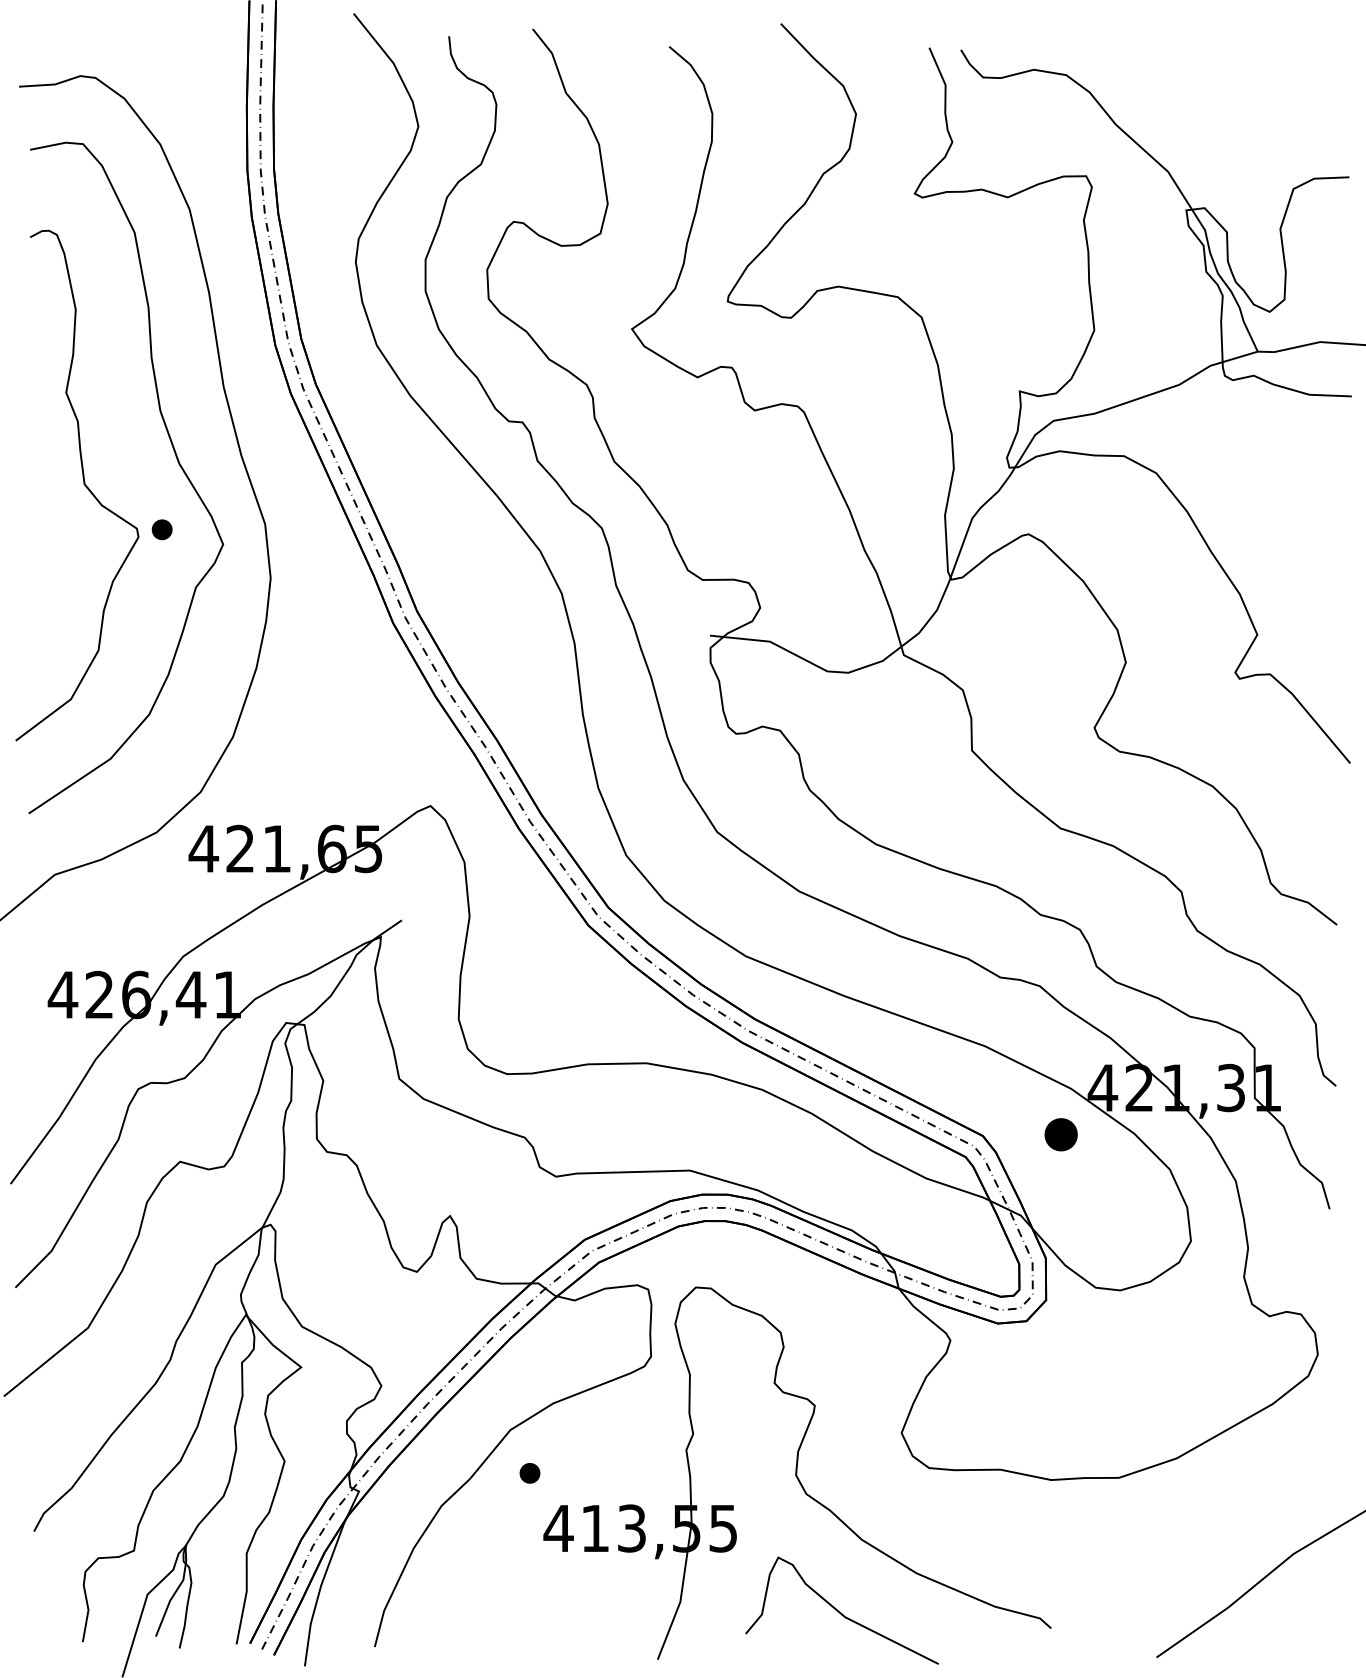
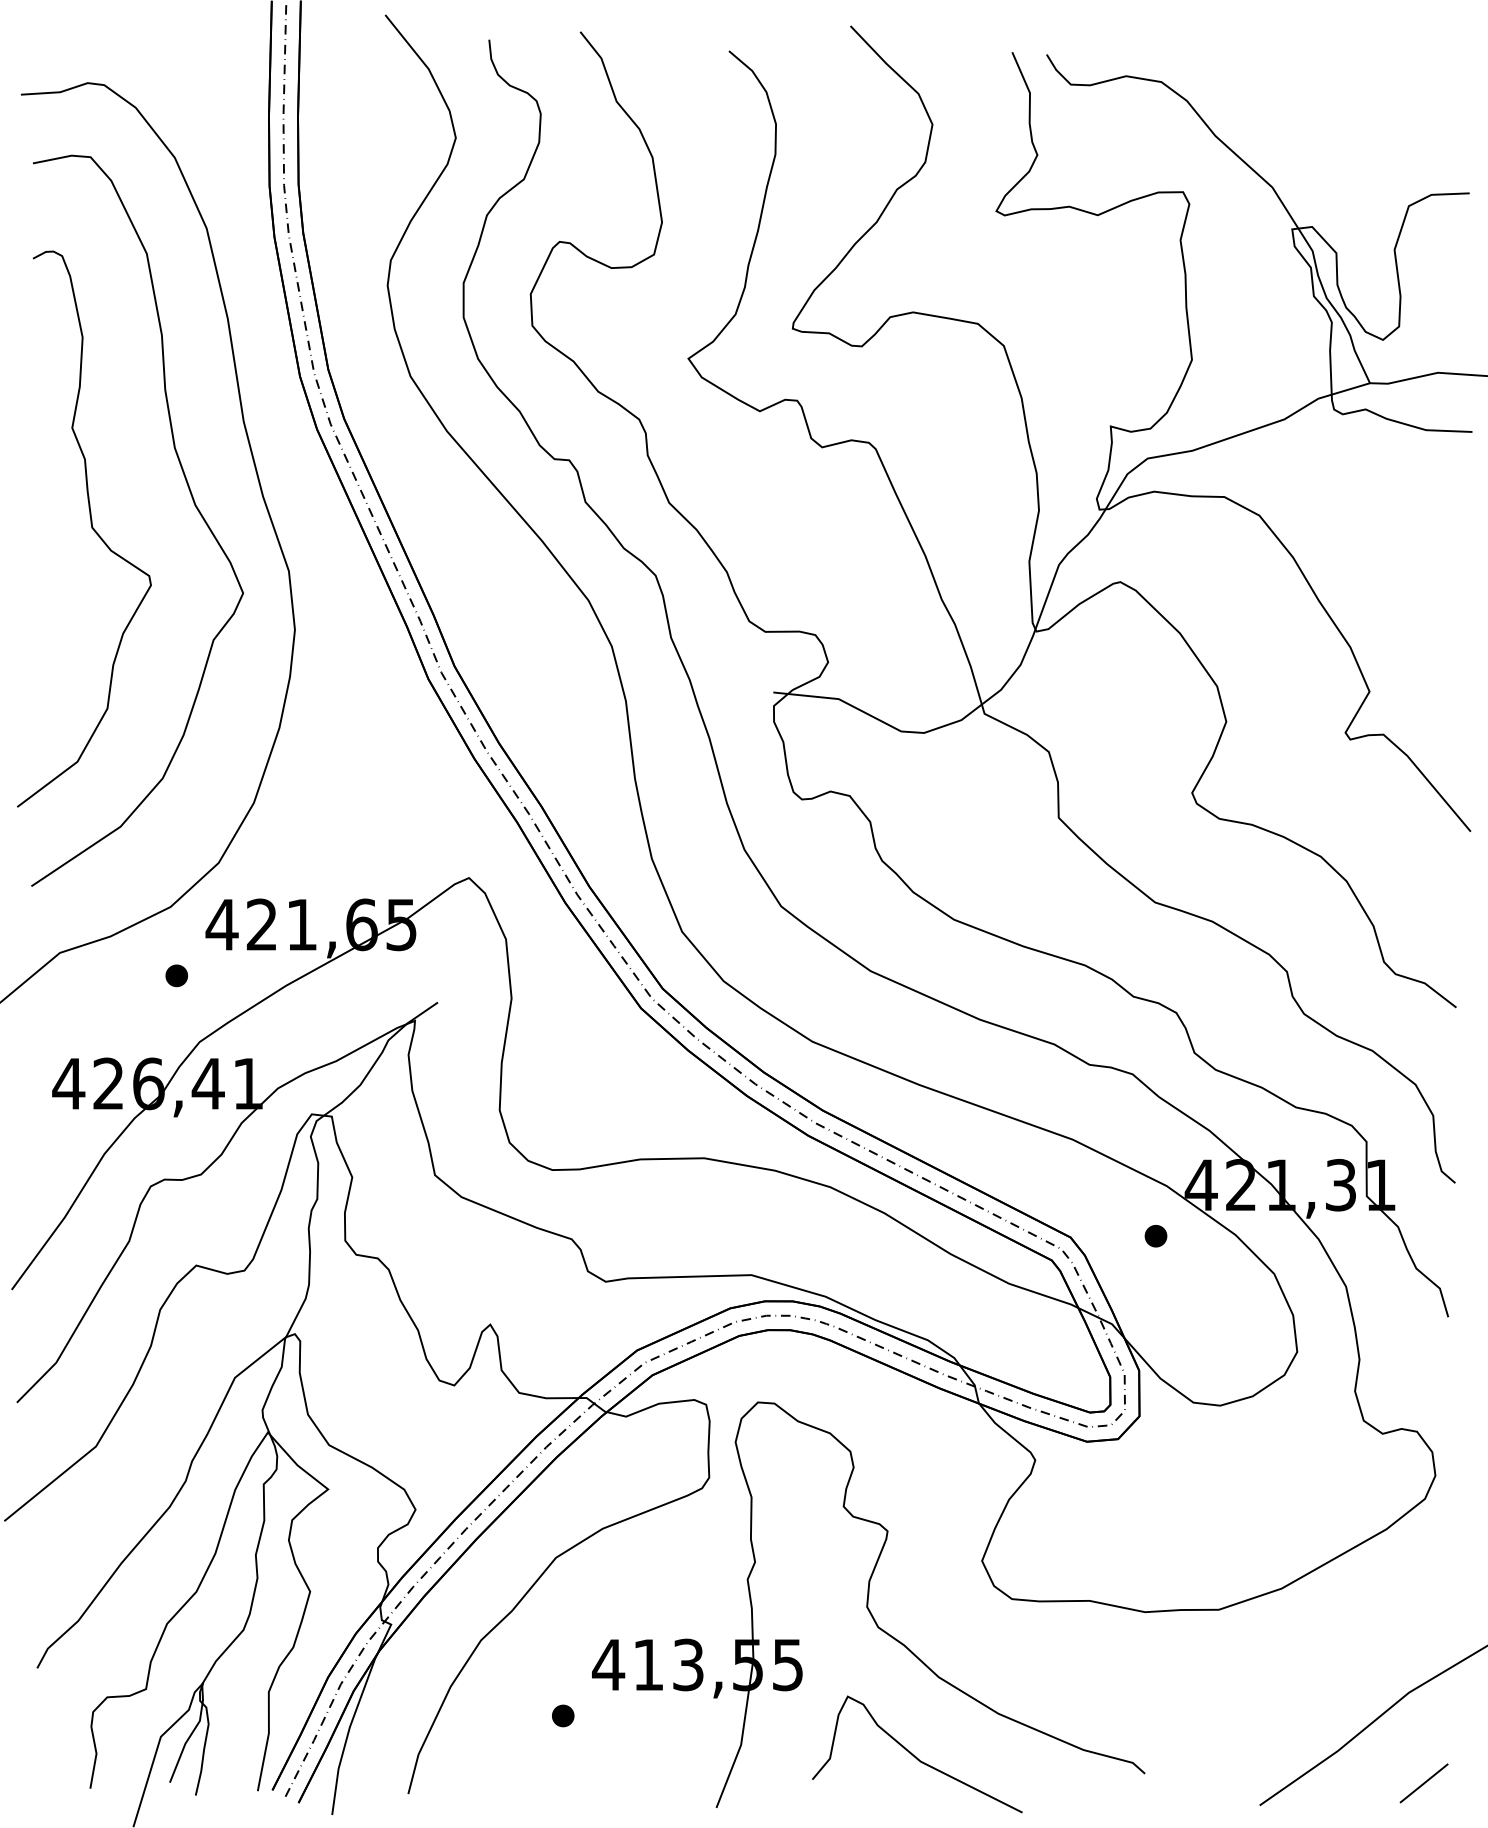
part: (161, 529) -> (176, 975), moved
part: (1061, 1134) -> (1156, 1235), size x0.62
part: (529, 1473) -> (562, 1716), moved
line: (1307, 1637) -> (1424, 1783), added

